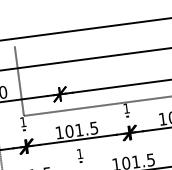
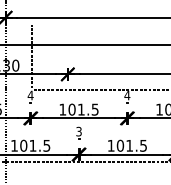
text: (126, 108) -> (127, 95), 1 -> 4
text: (23, 122) -> (30, 95), 1 -> 4
text: (79, 153) -> (78, 131), 1 -> 3

